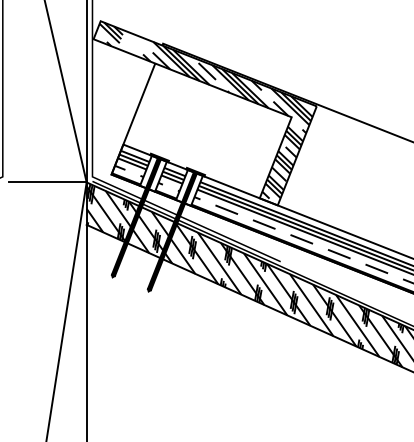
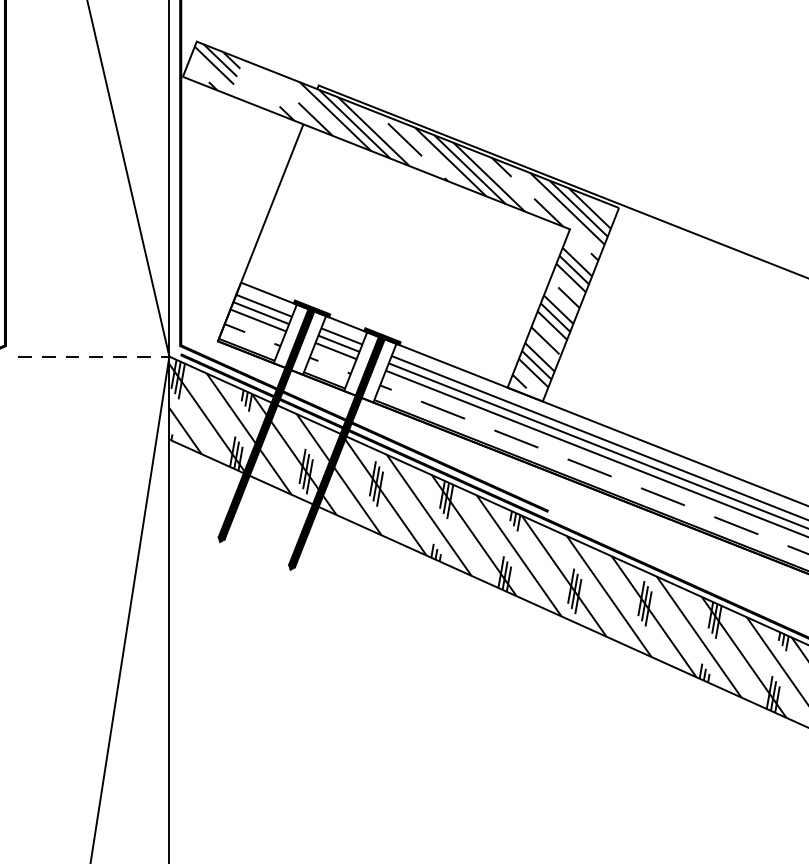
line: (47, 182) -> (92, 356), solid -> dashed

